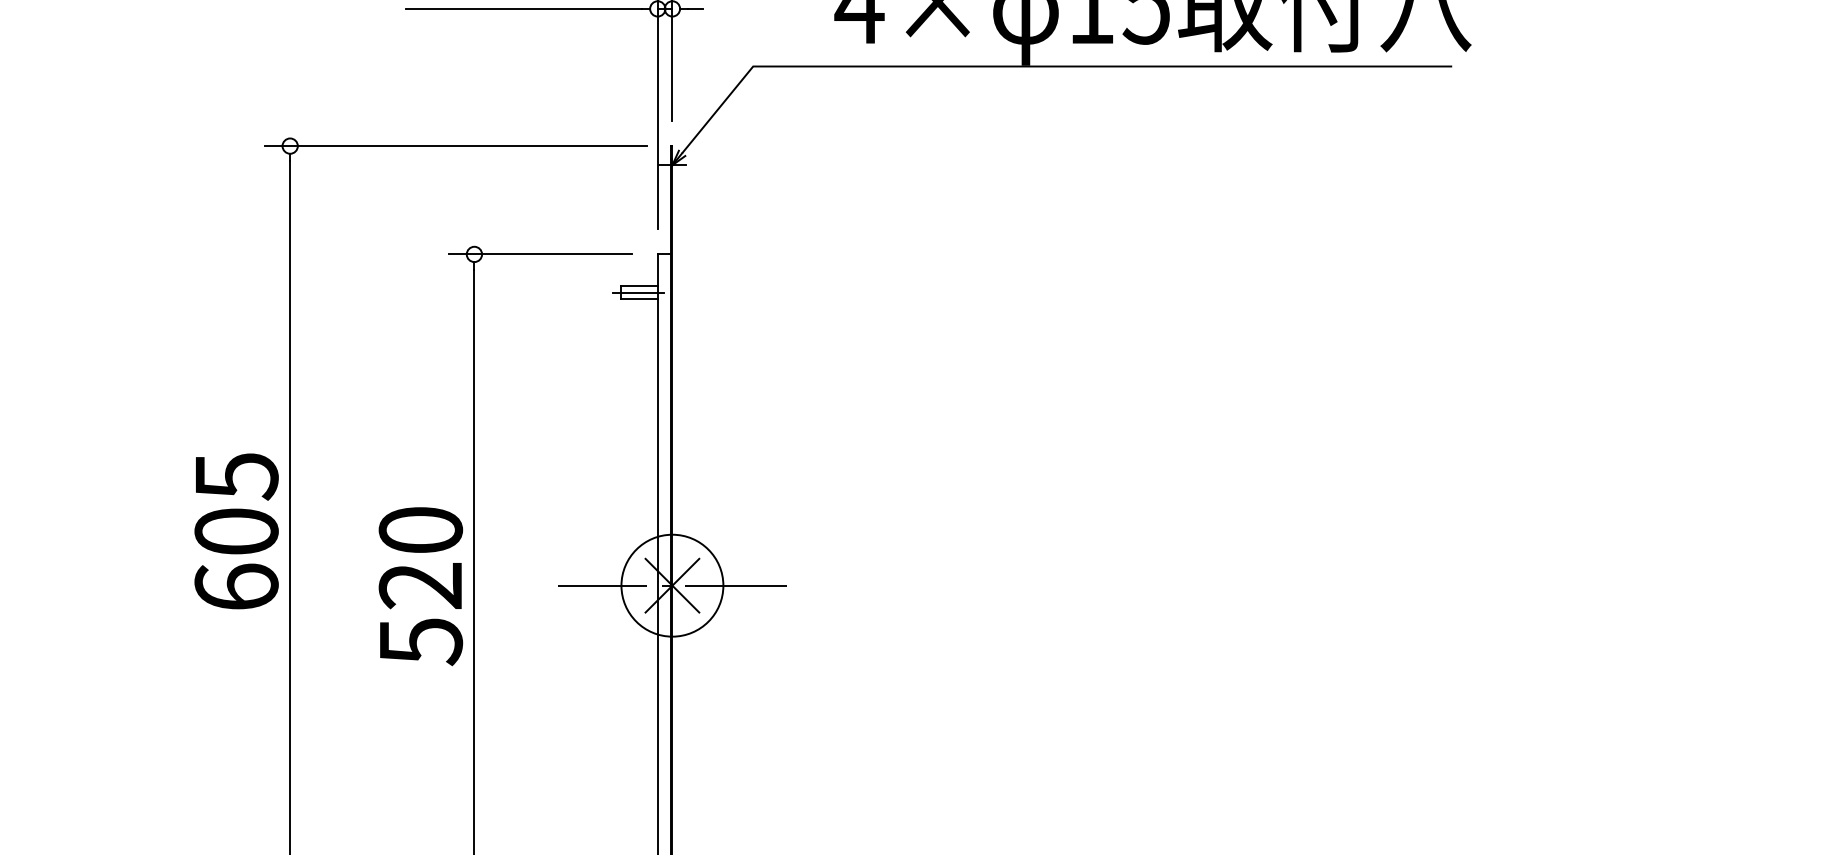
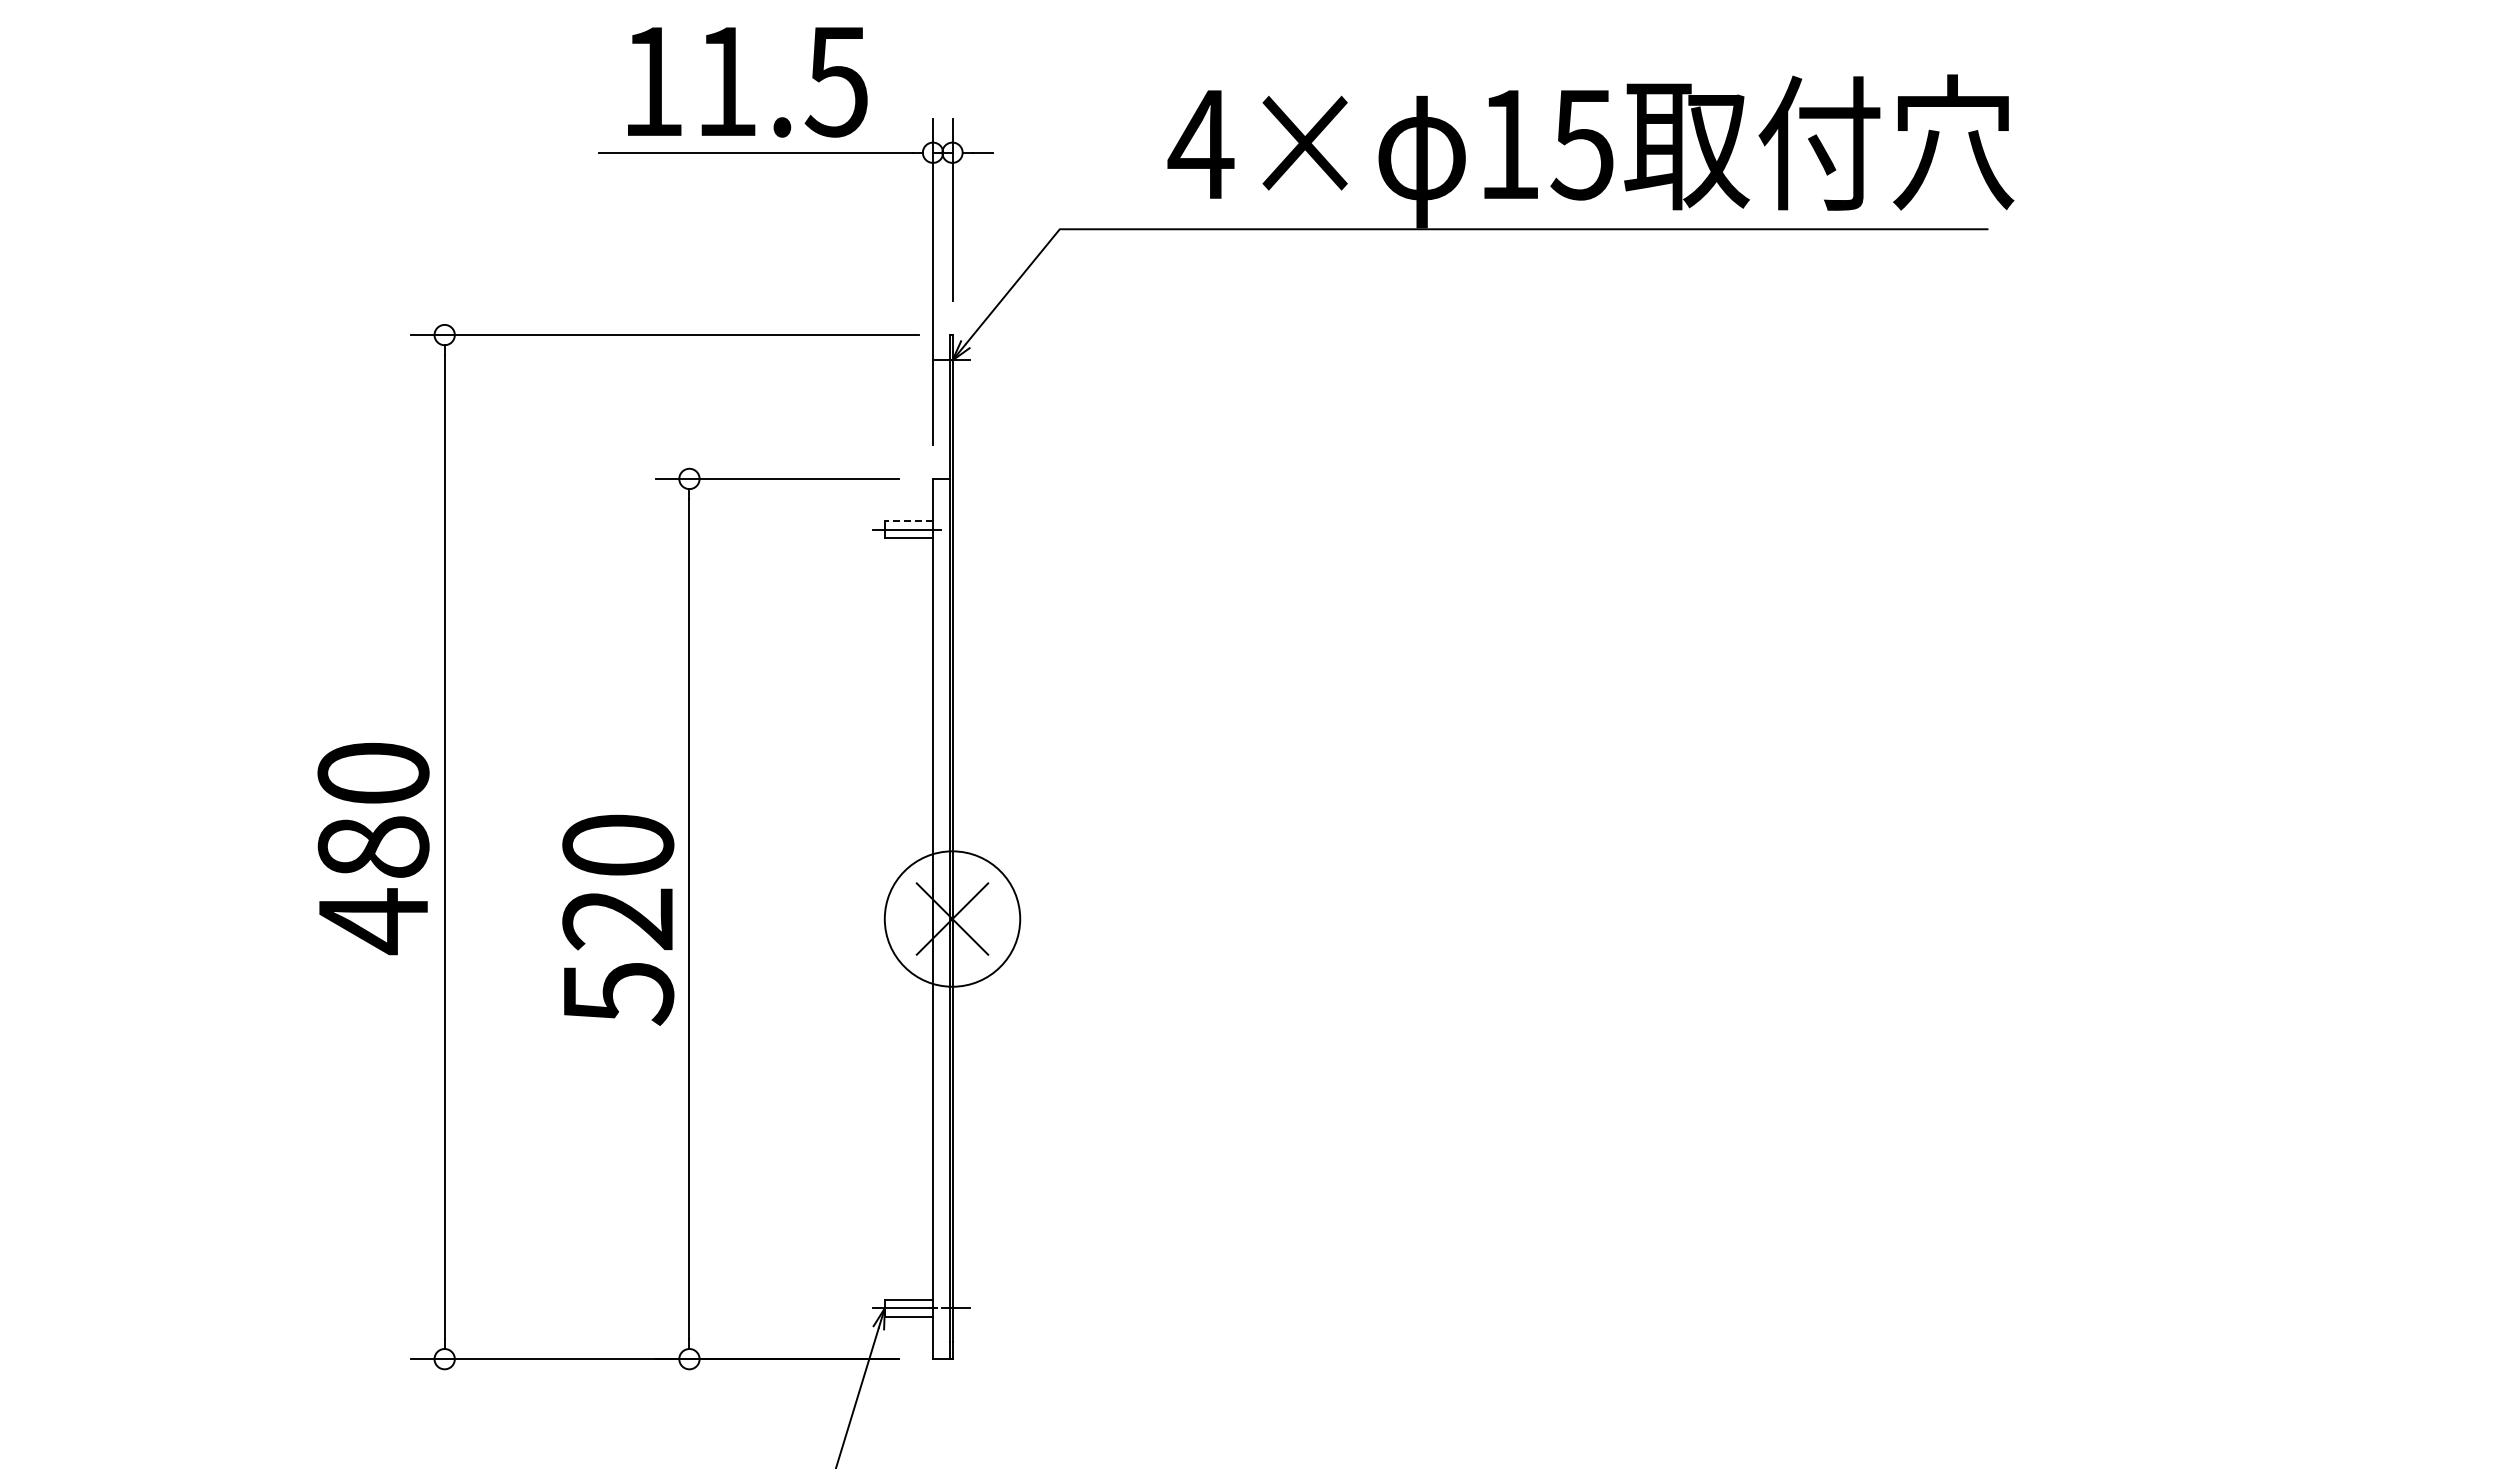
line: (639, 286) -> (908, 521), solid -> dashed
text: (236, 532) -> (373, 848), 605 -> 480
line: (672, 586) -> (952, 919), removed

